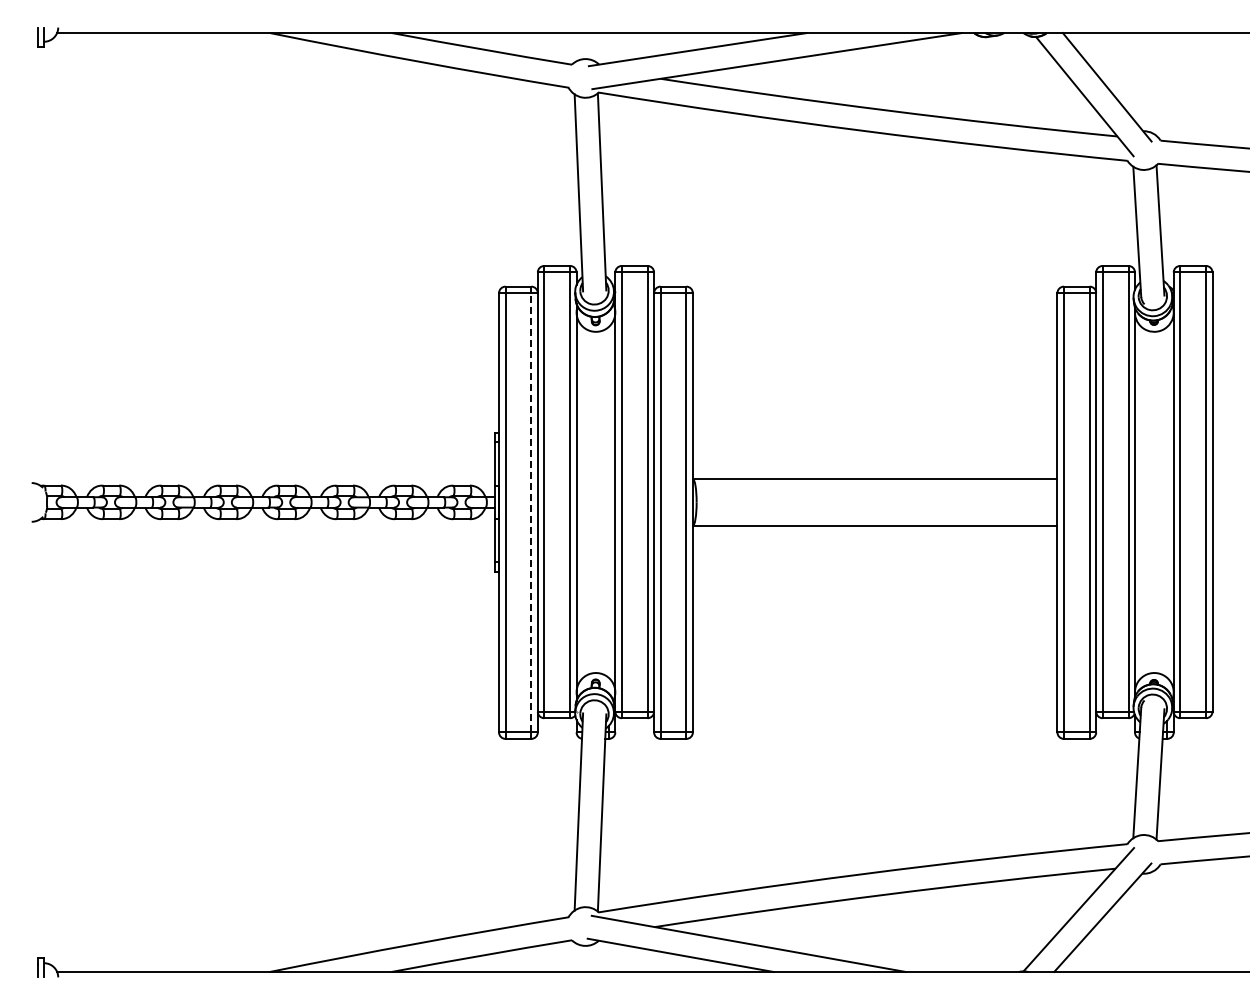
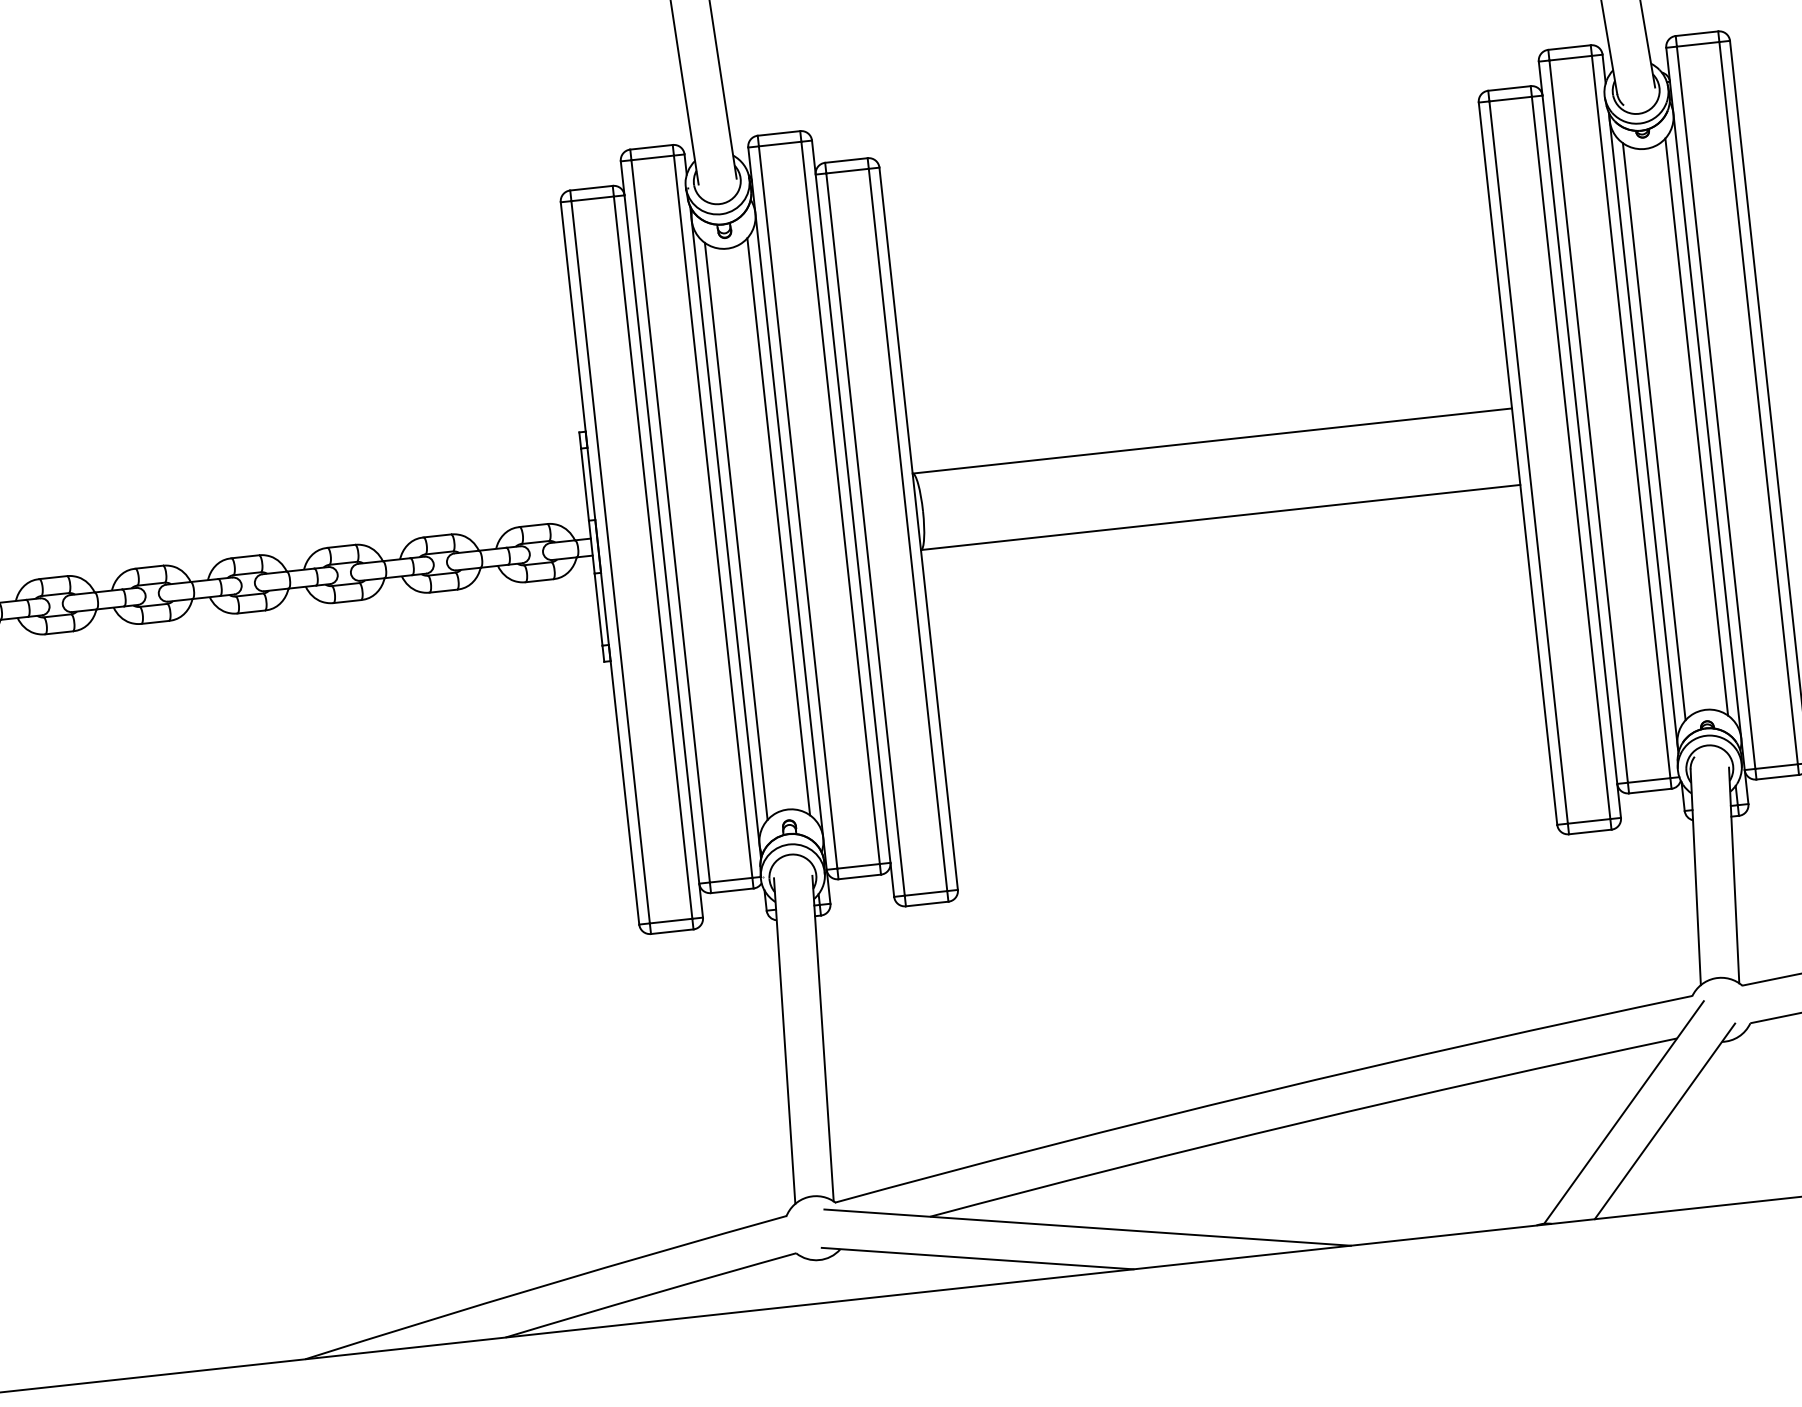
line: (583, 501) -> (736, 529), added
line: (608, 501) -> (777, 525), added
line: (1141, 501) -> (1654, 430), added
line: (1167, 501) -> (1696, 425), added
line: (531, 512) -> (653, 557), dashed -> solid

